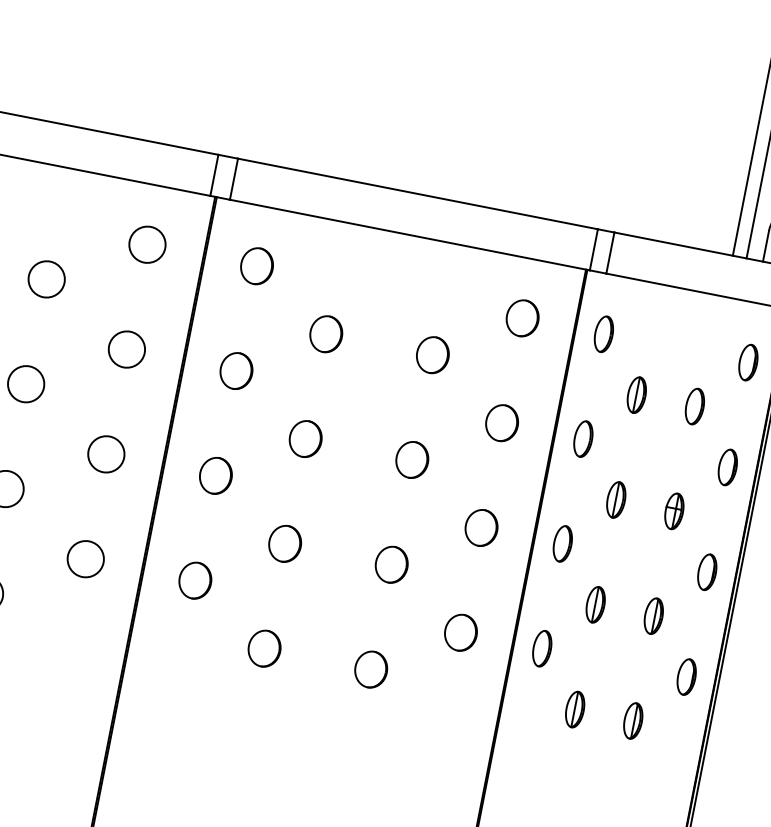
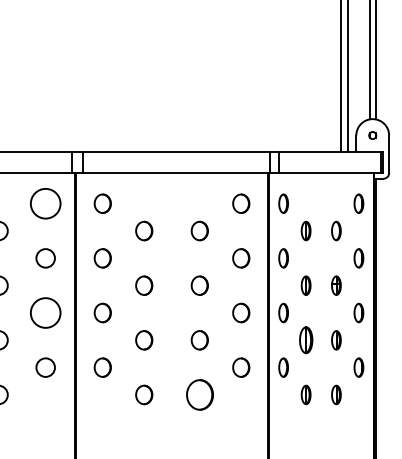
circle: (147, 244) -> (45, 203), size x1.6
circle: (106, 453) -> (45, 312), size x1.6
part: (594, 604) -> (305, 340), size x1.4
part: (370, 668) -> (199, 394), size x1.6

